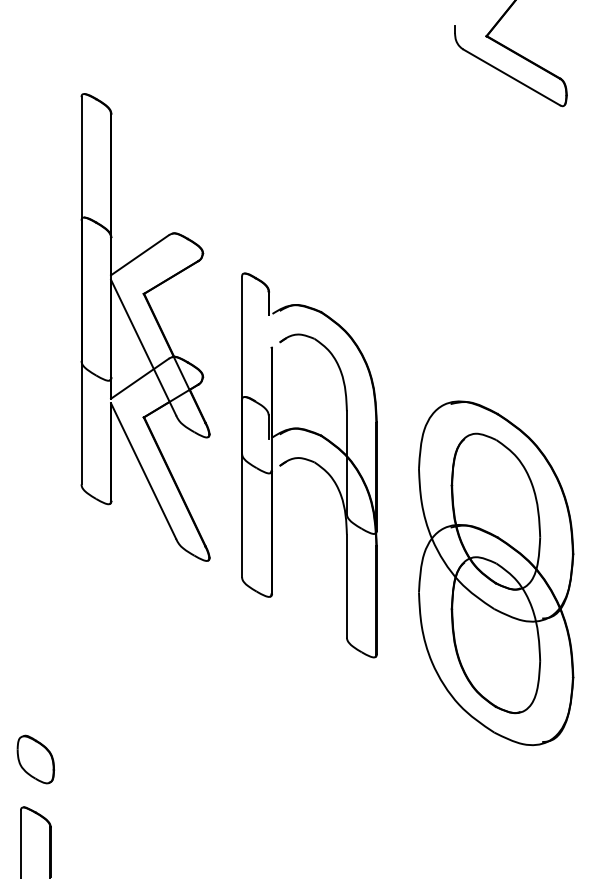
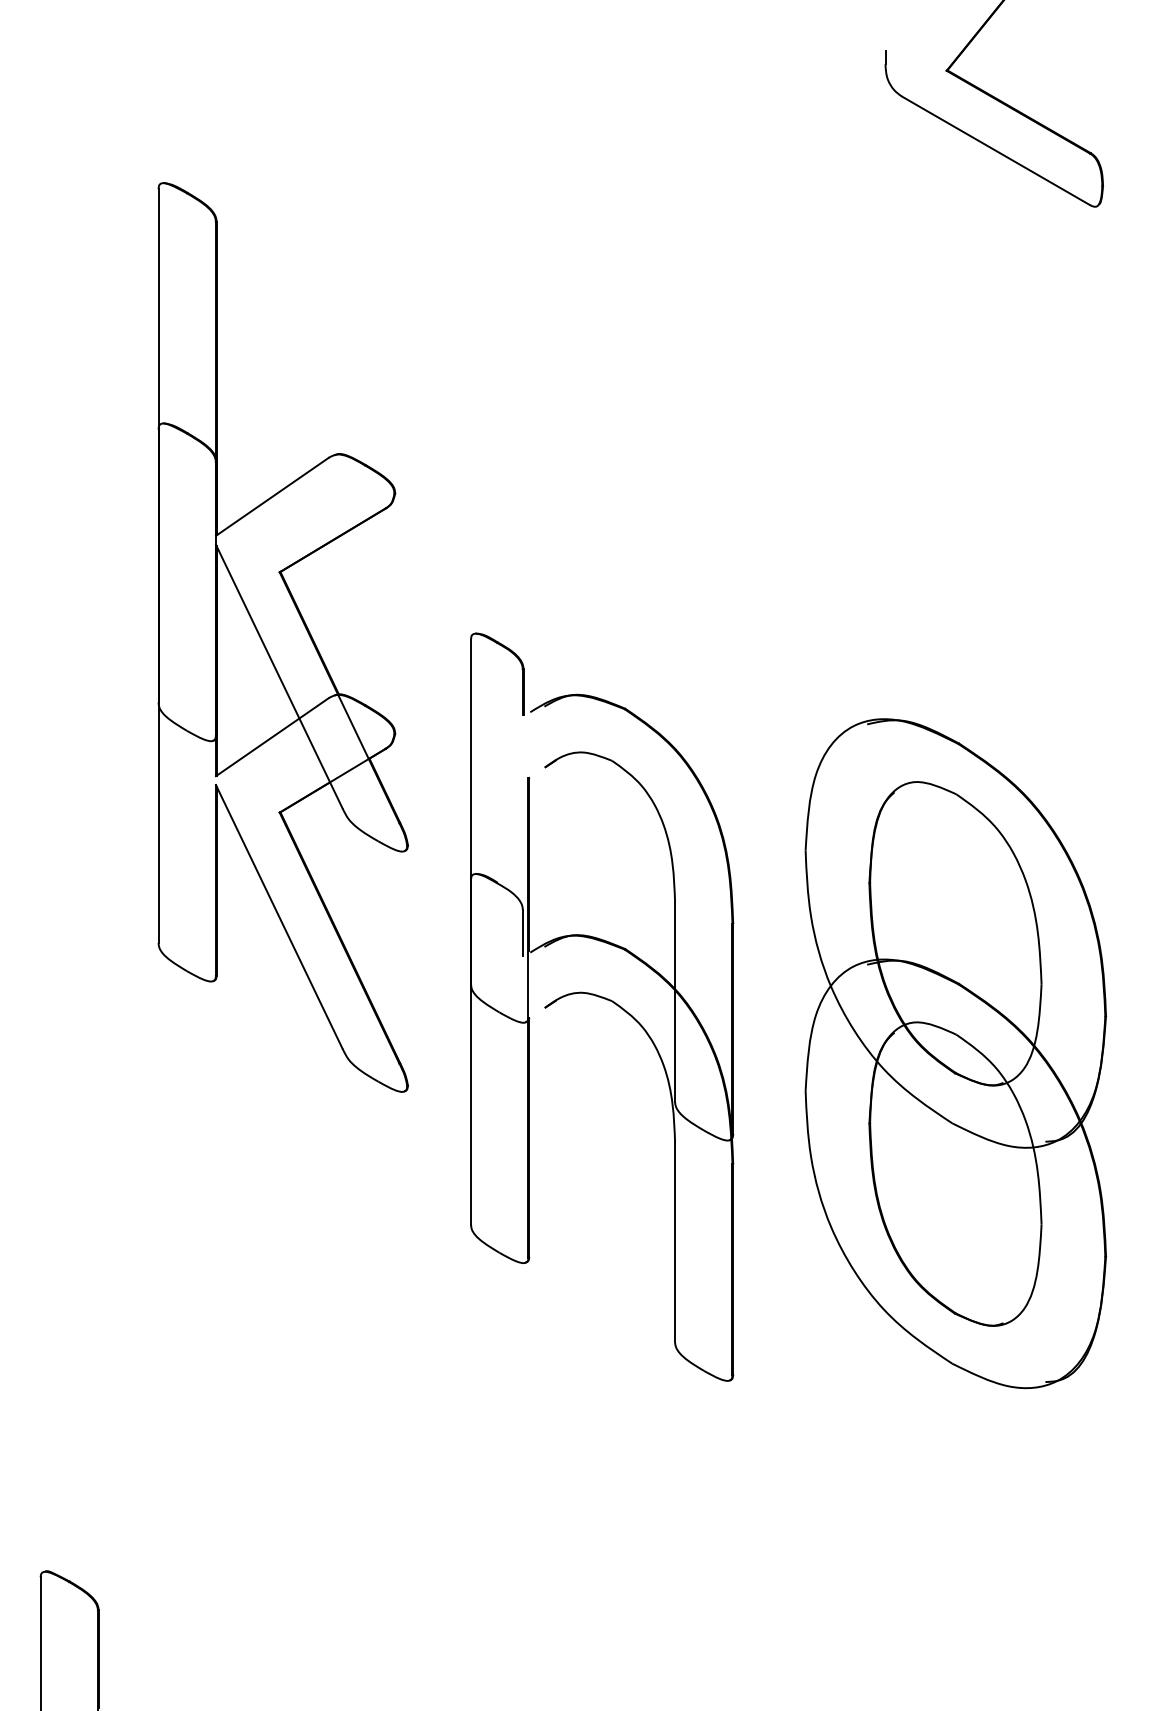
part: (309, 465) -> (602, 1007), moved
part: (496, 573) -> (956, 1054), moved
part: (35, 759) -> (68, 1478), removed

